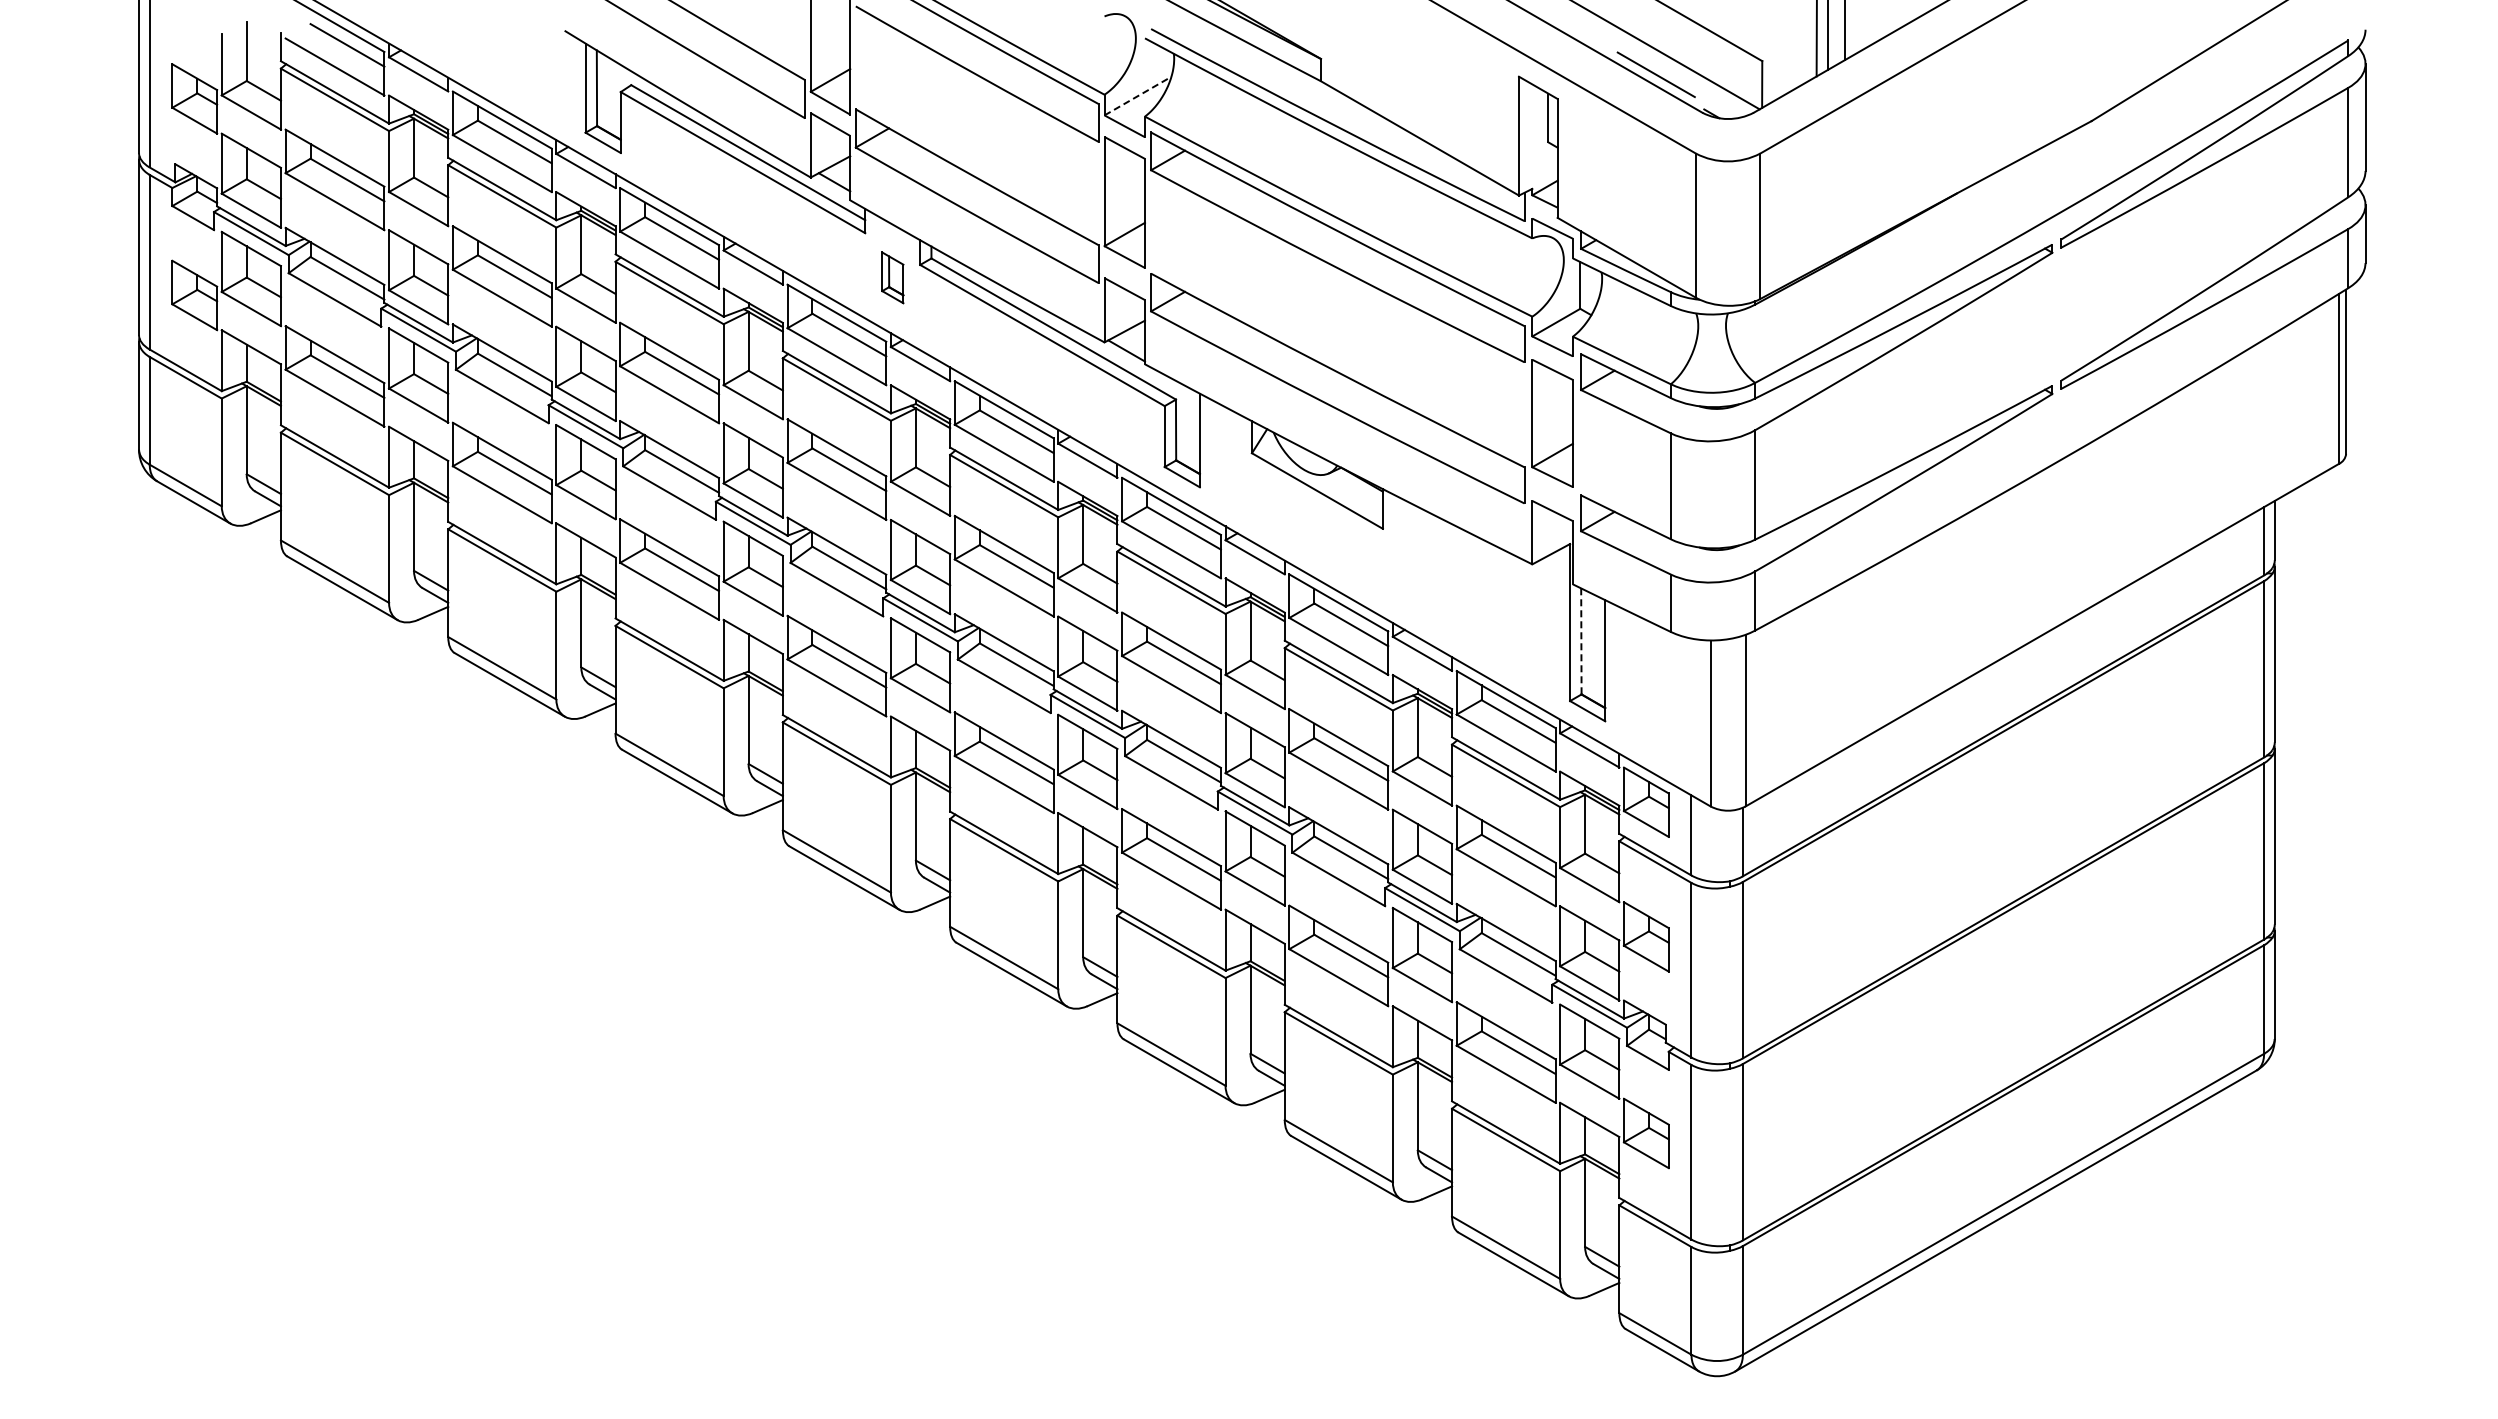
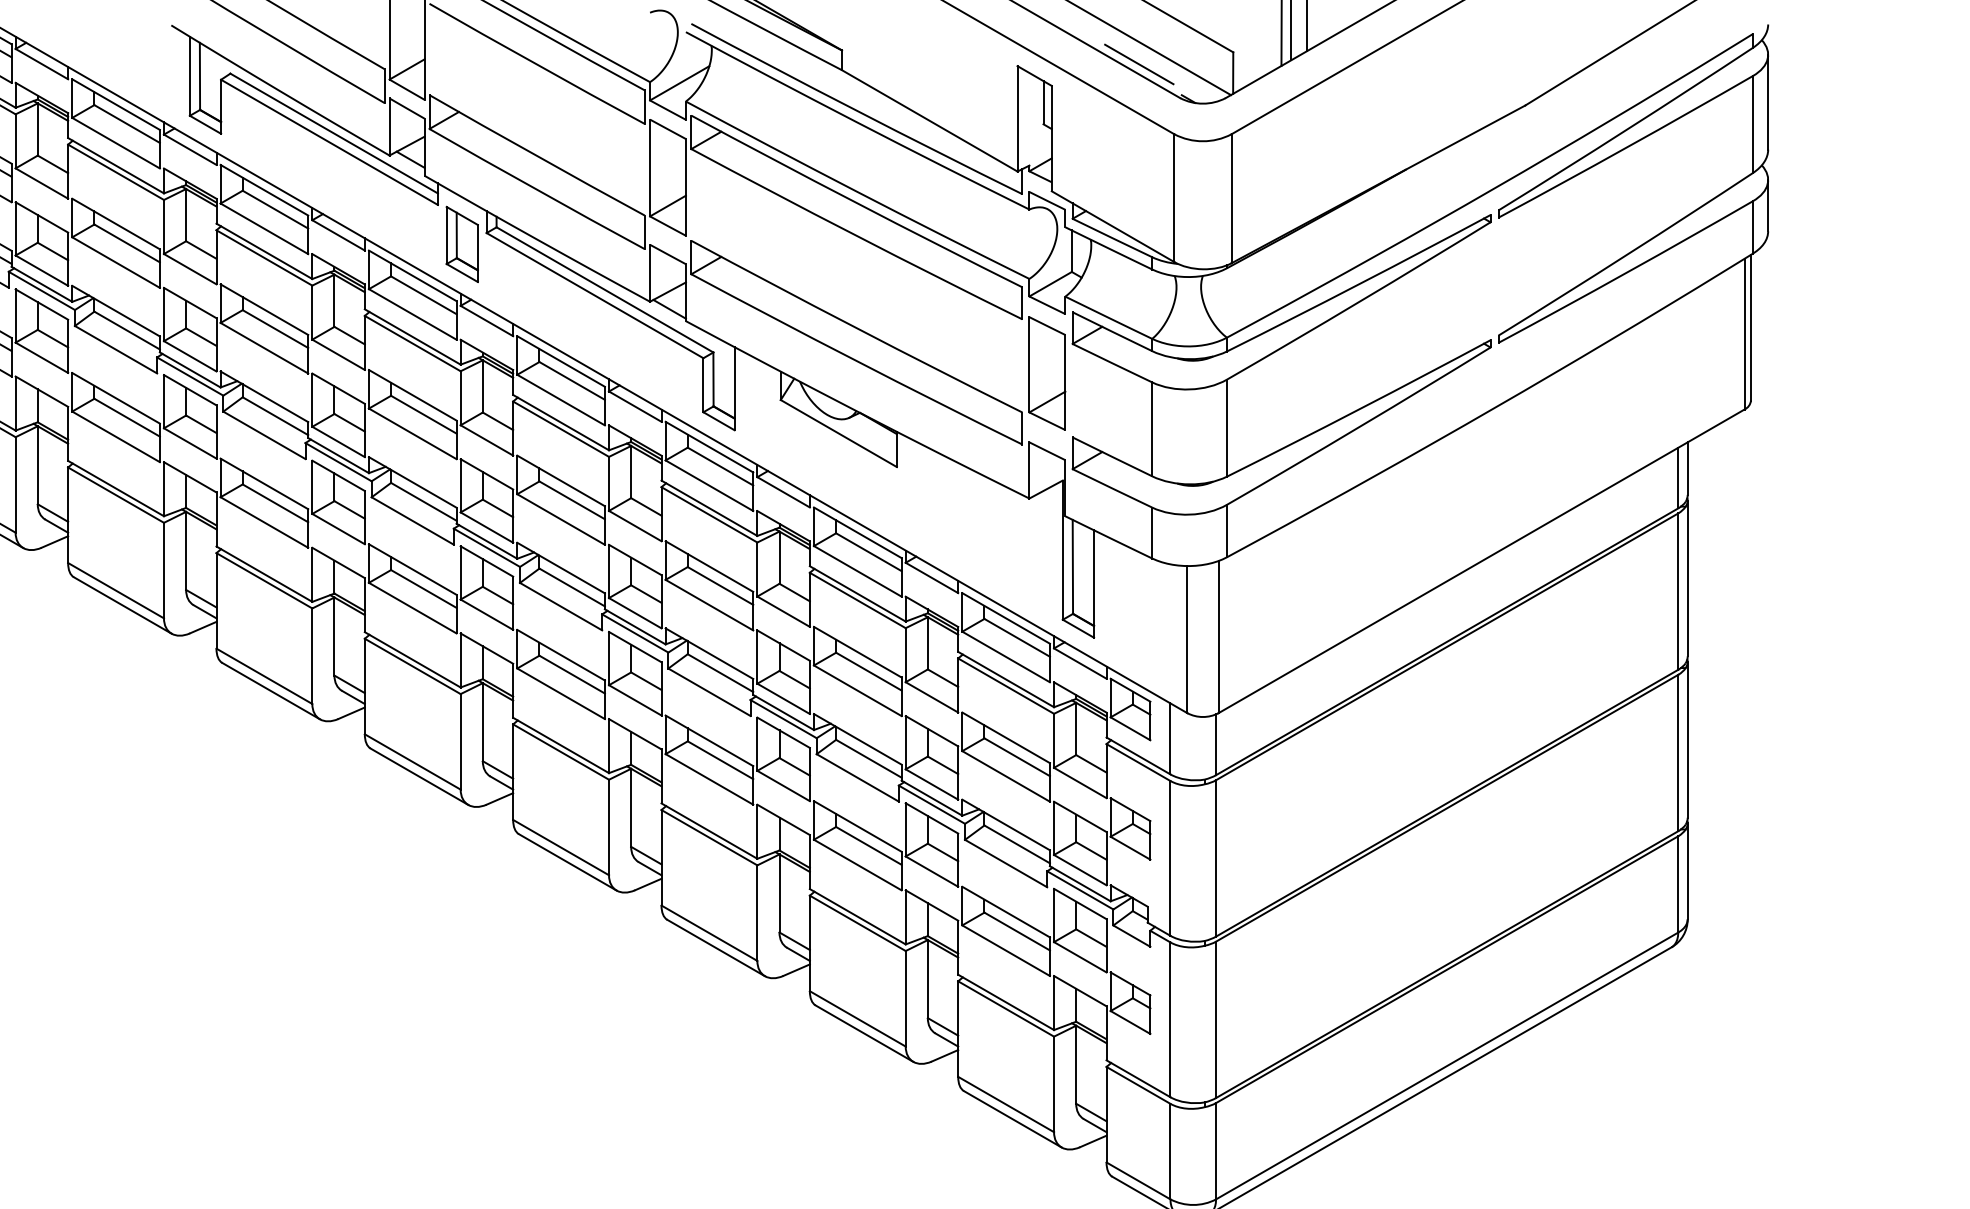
line: (1137, 96) -> (679, 83), dashed -> solid
part: (892, 277) -> (462, 244), size x1.67
line: (1581, 641) -> (1072, 566), dashed -> solid

